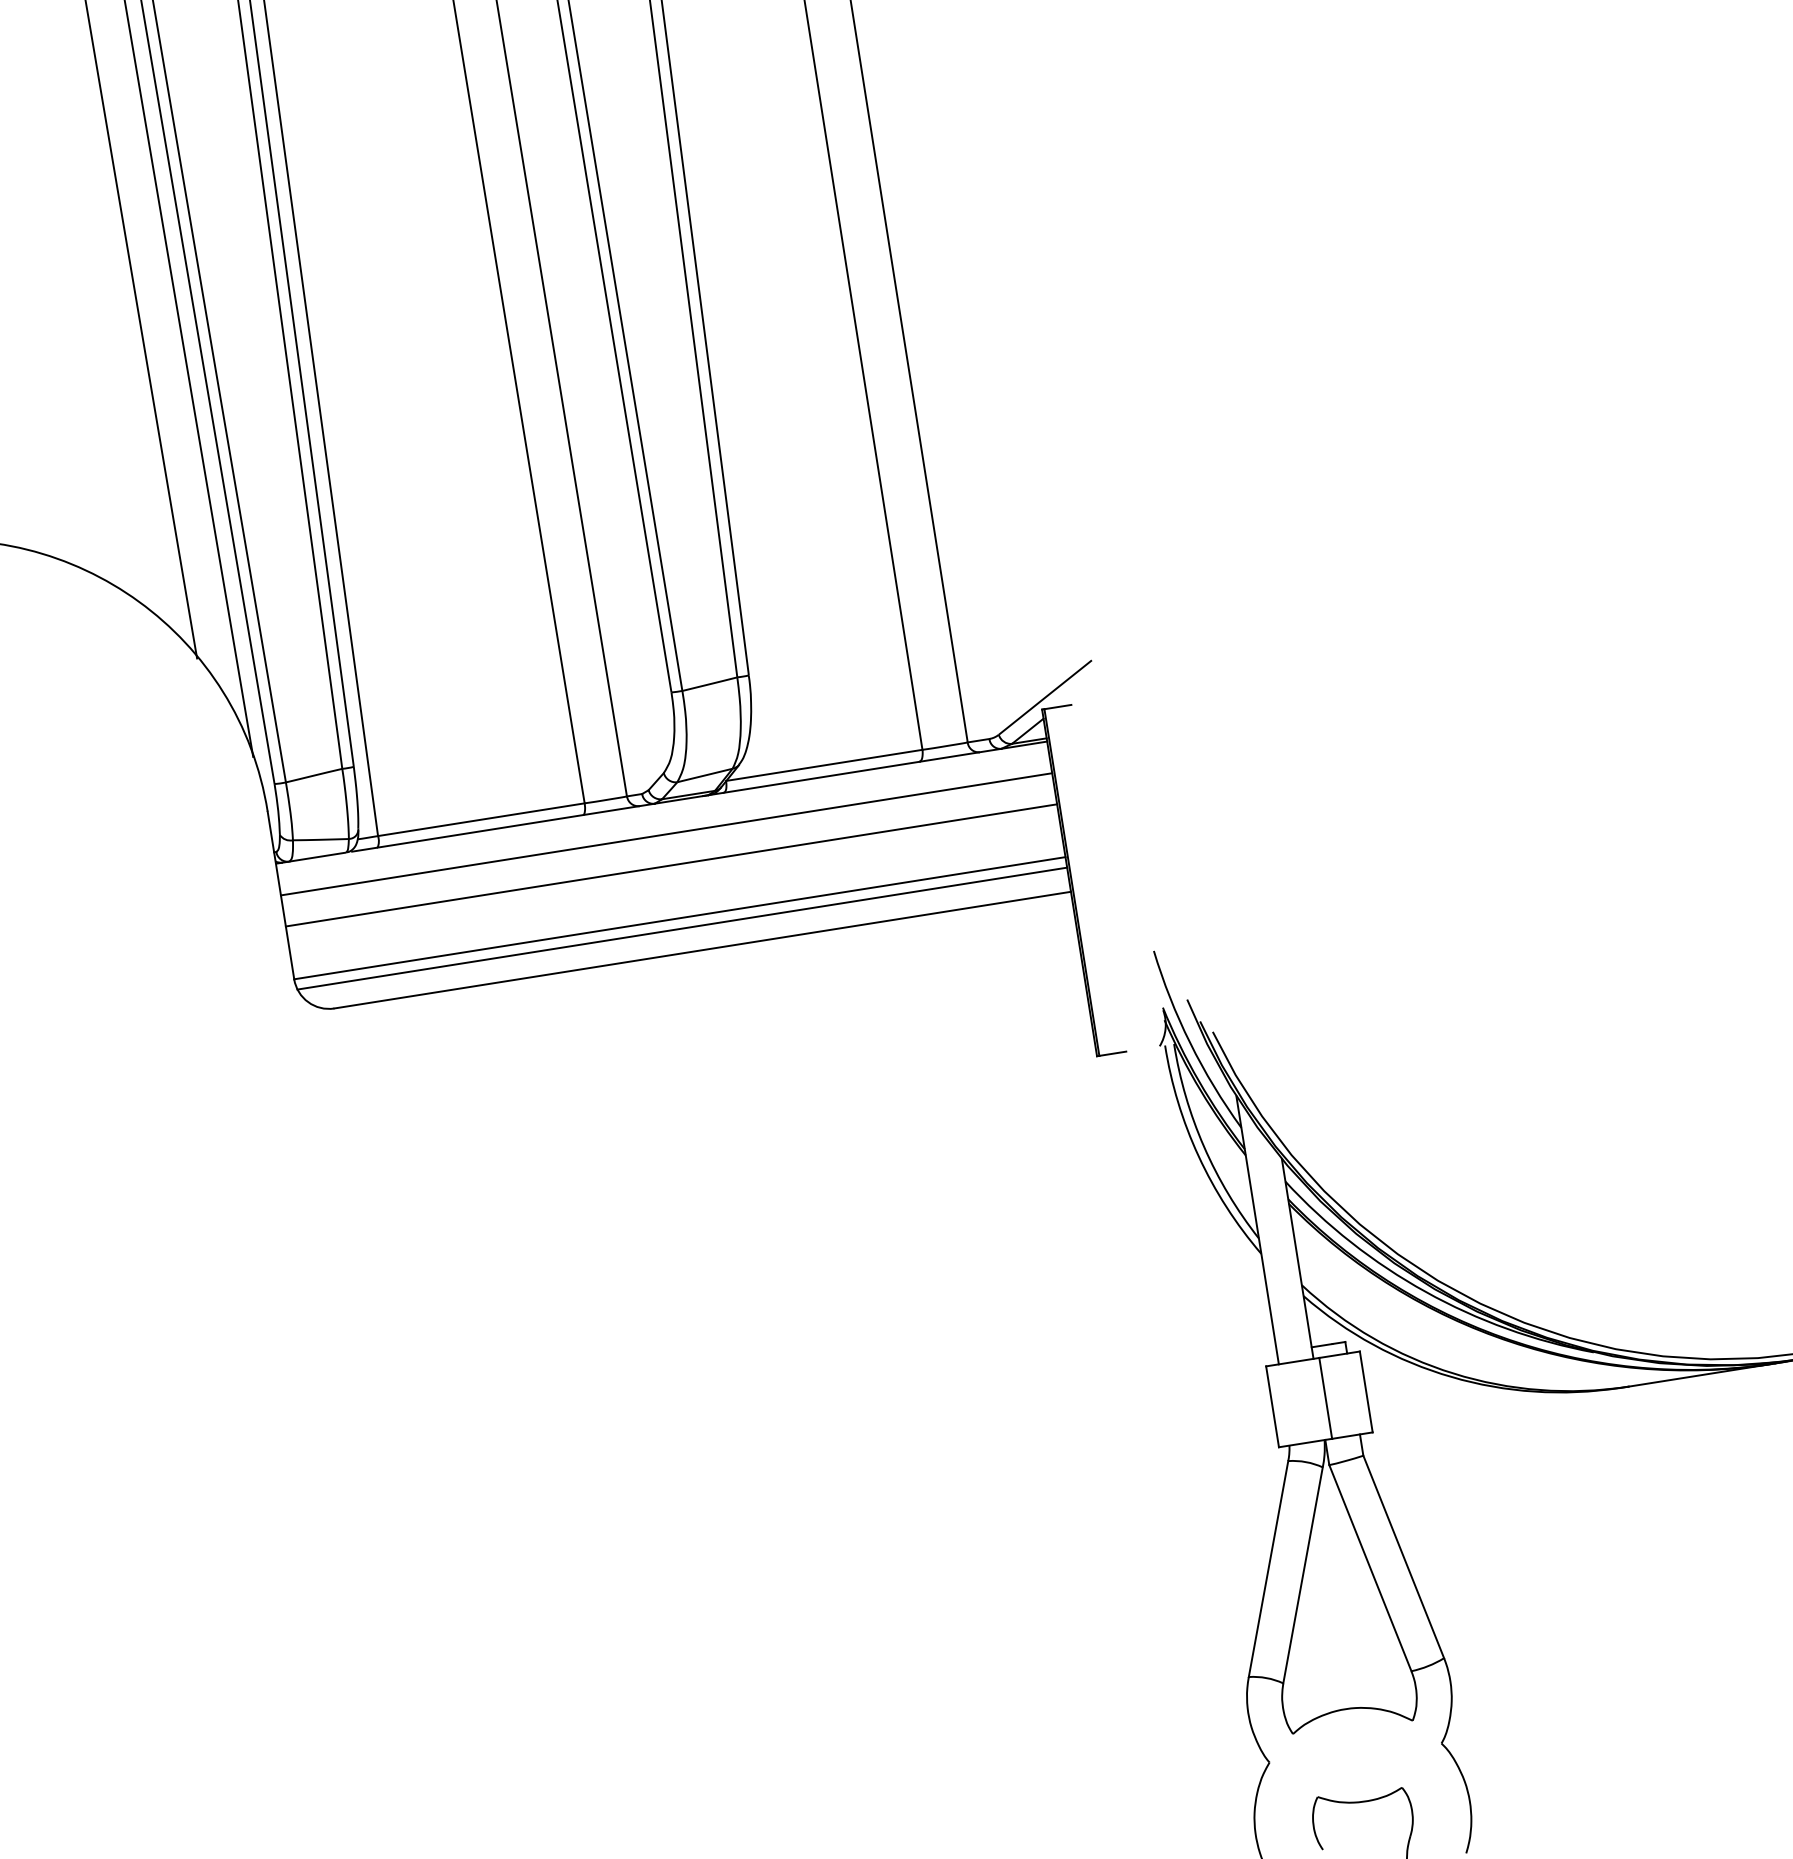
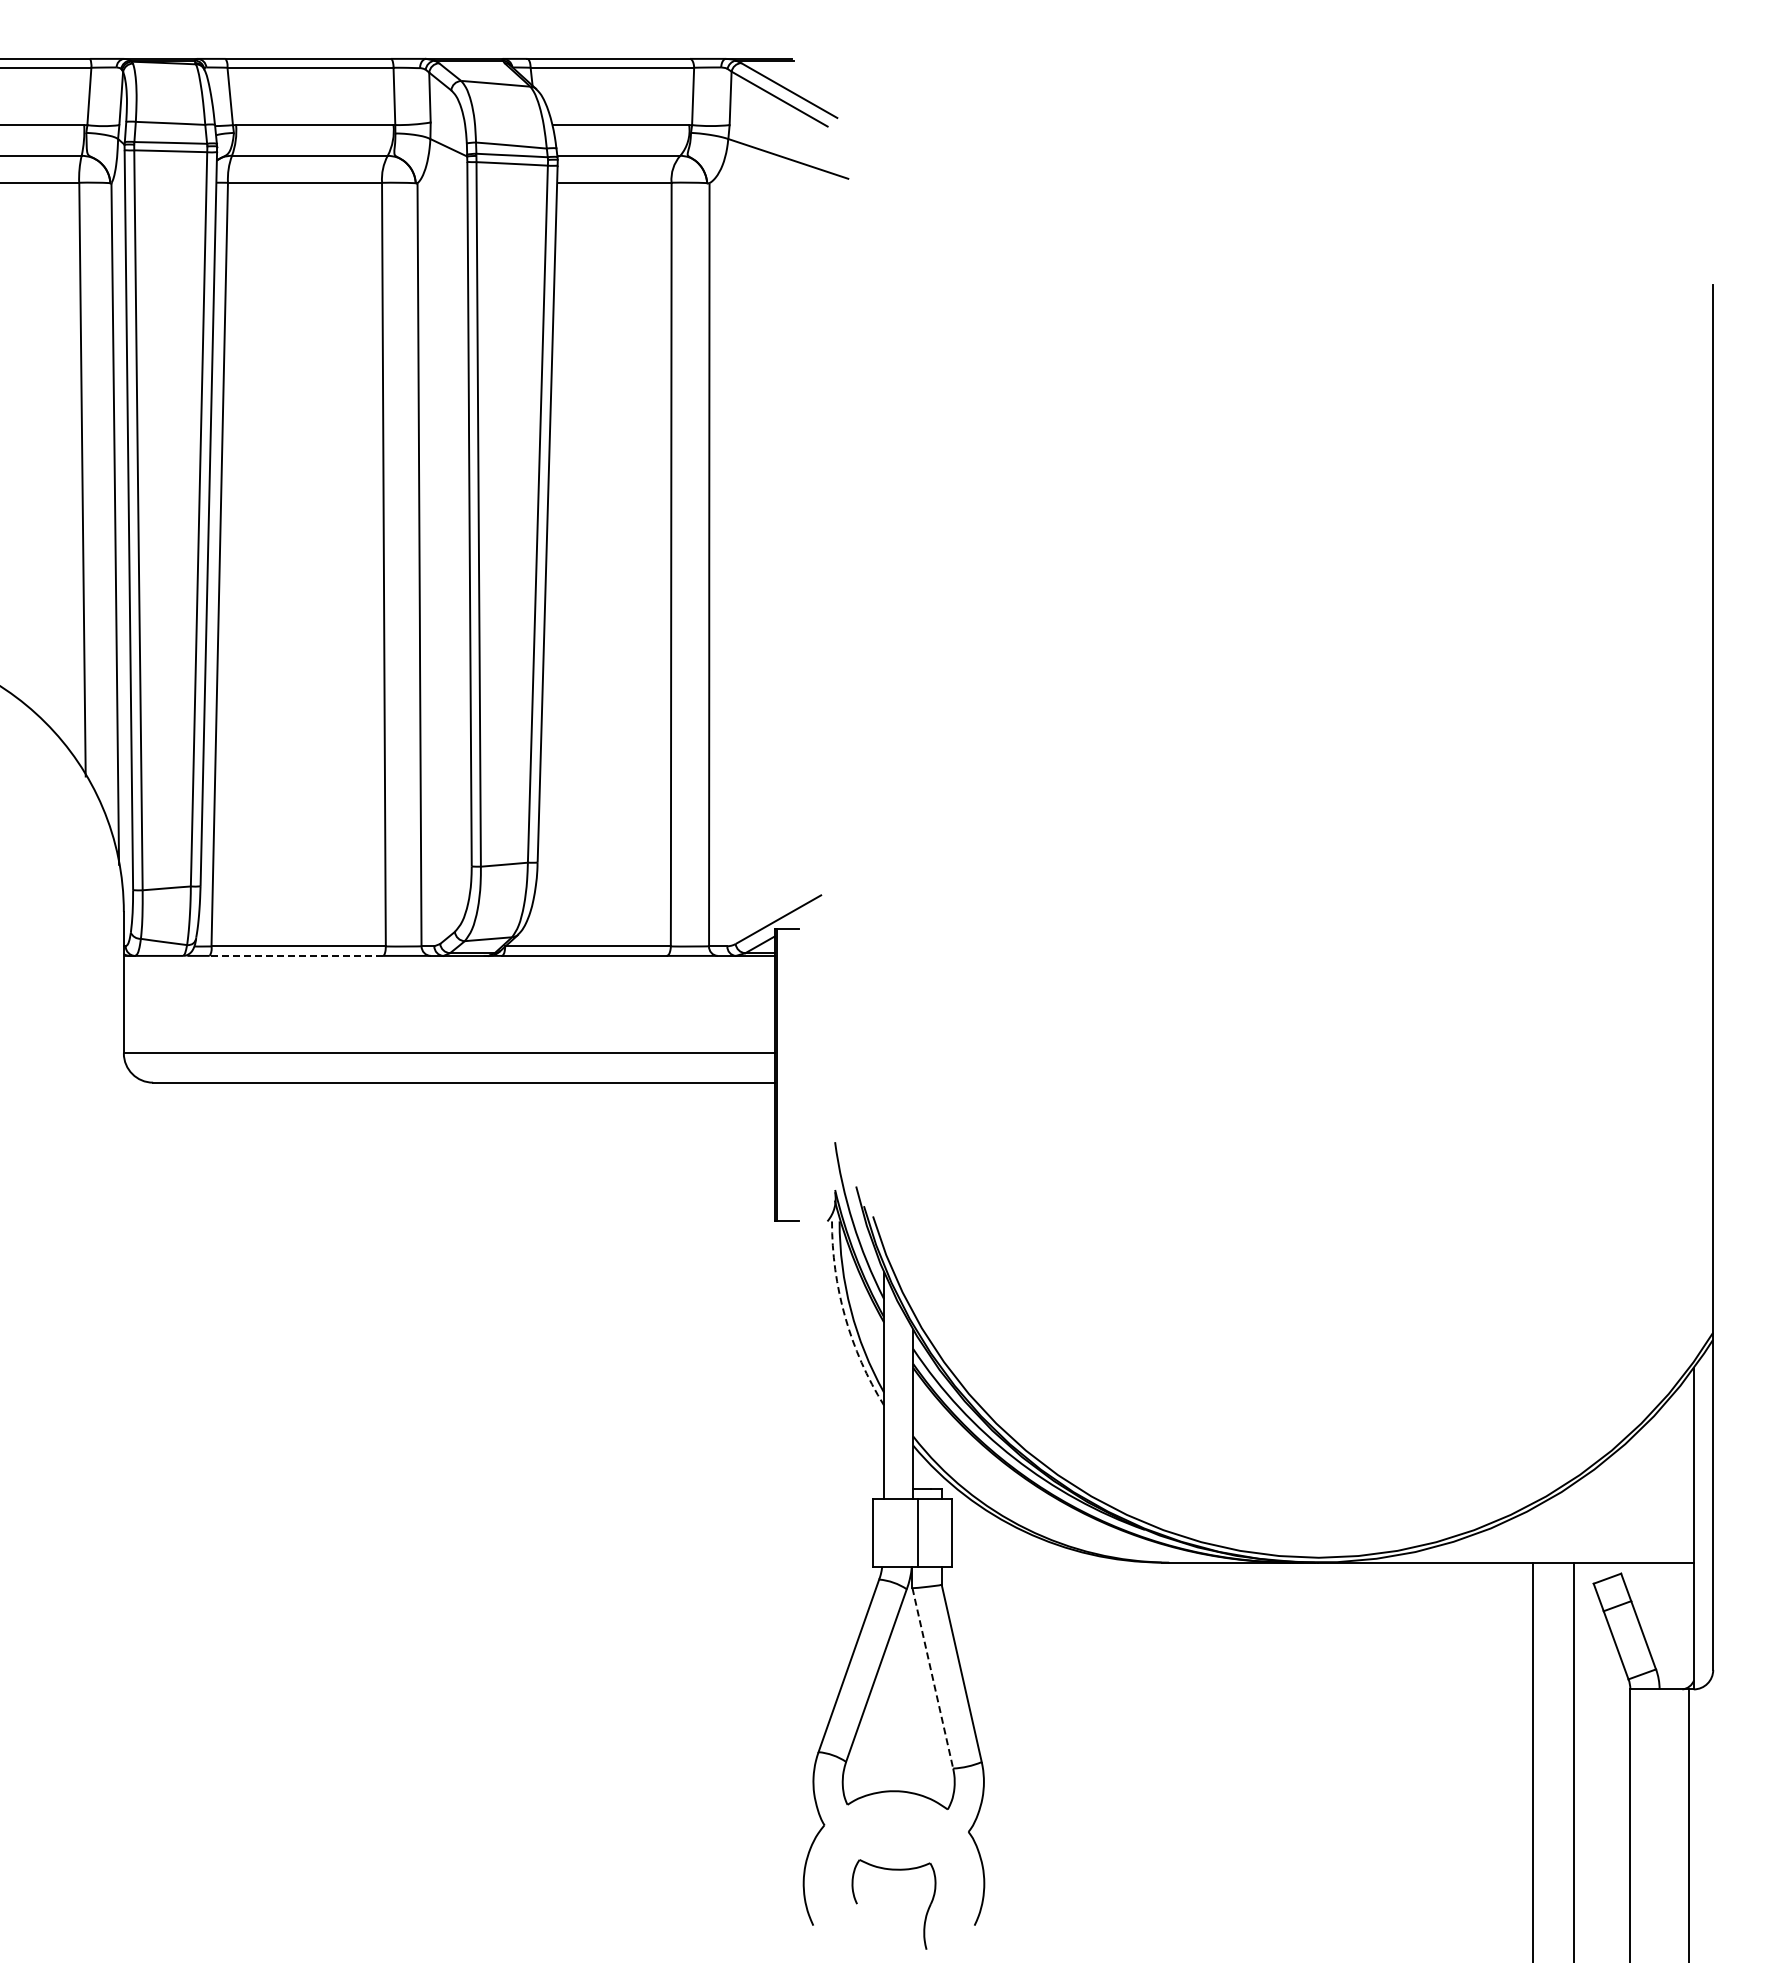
line: (480, 830) -> (296, 955), solid -> dashed
line: (665, 834) -> (448, 982), removed
line: (670, 865) -> (448, 1008), removed
line: (681, 928) -> (449, 1062), removed
arc: (1199, 1156) -> (845, 1317), solid -> dashed
line: (1370, 1568) -> (932, 1678), solid -> dashed

